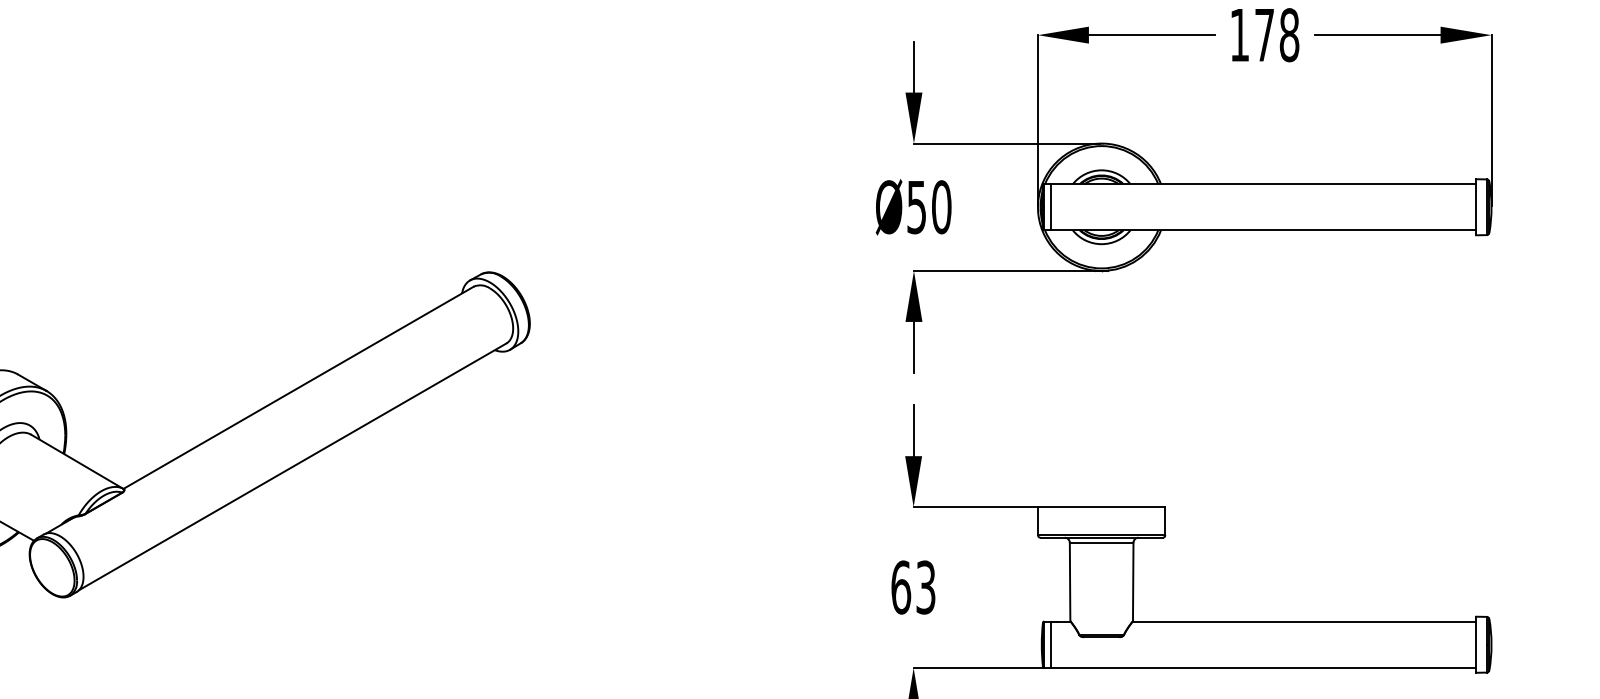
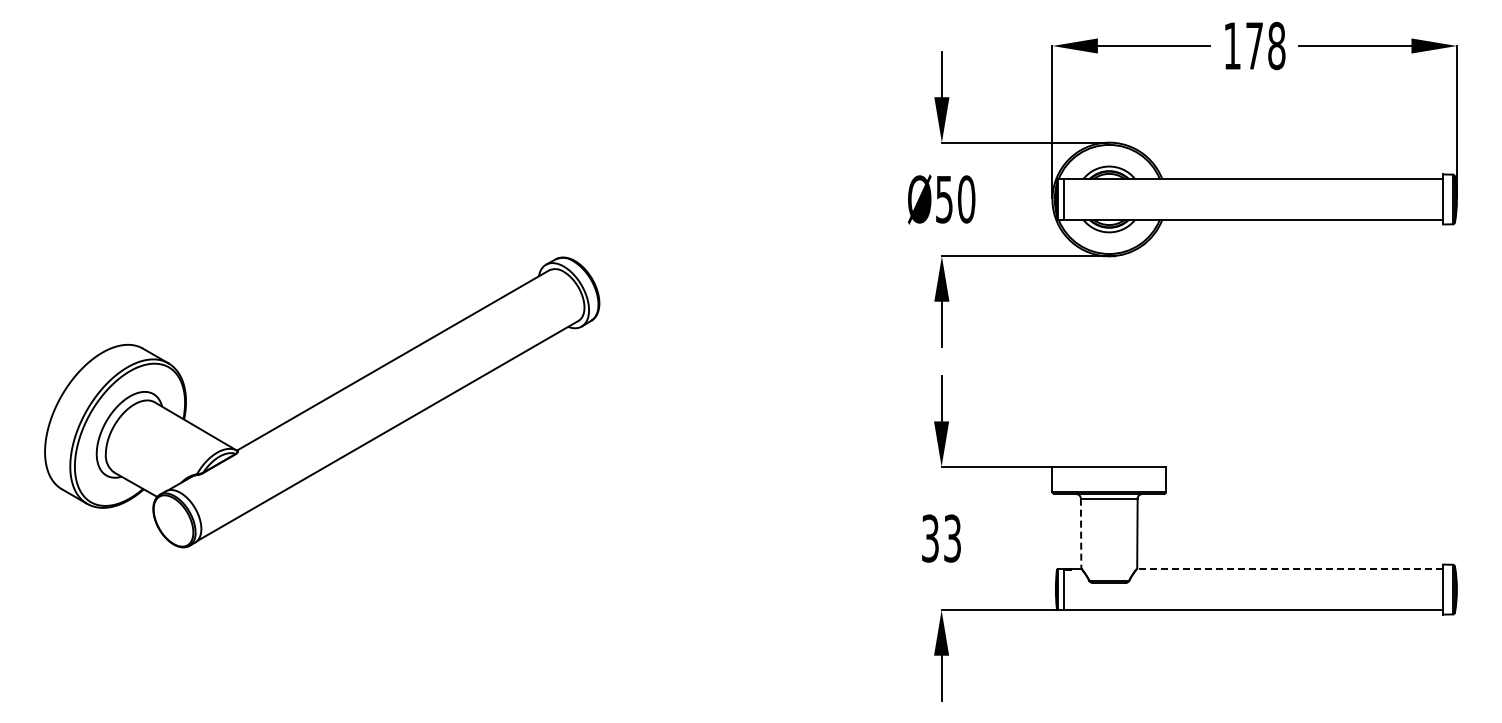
line: (1070, 581) -> (1081, 533), solid -> dashed
text: (901, 587) -> (930, 538), 63 -> 33
line: (1303, 622) -> (1289, 569), solid -> dashed

